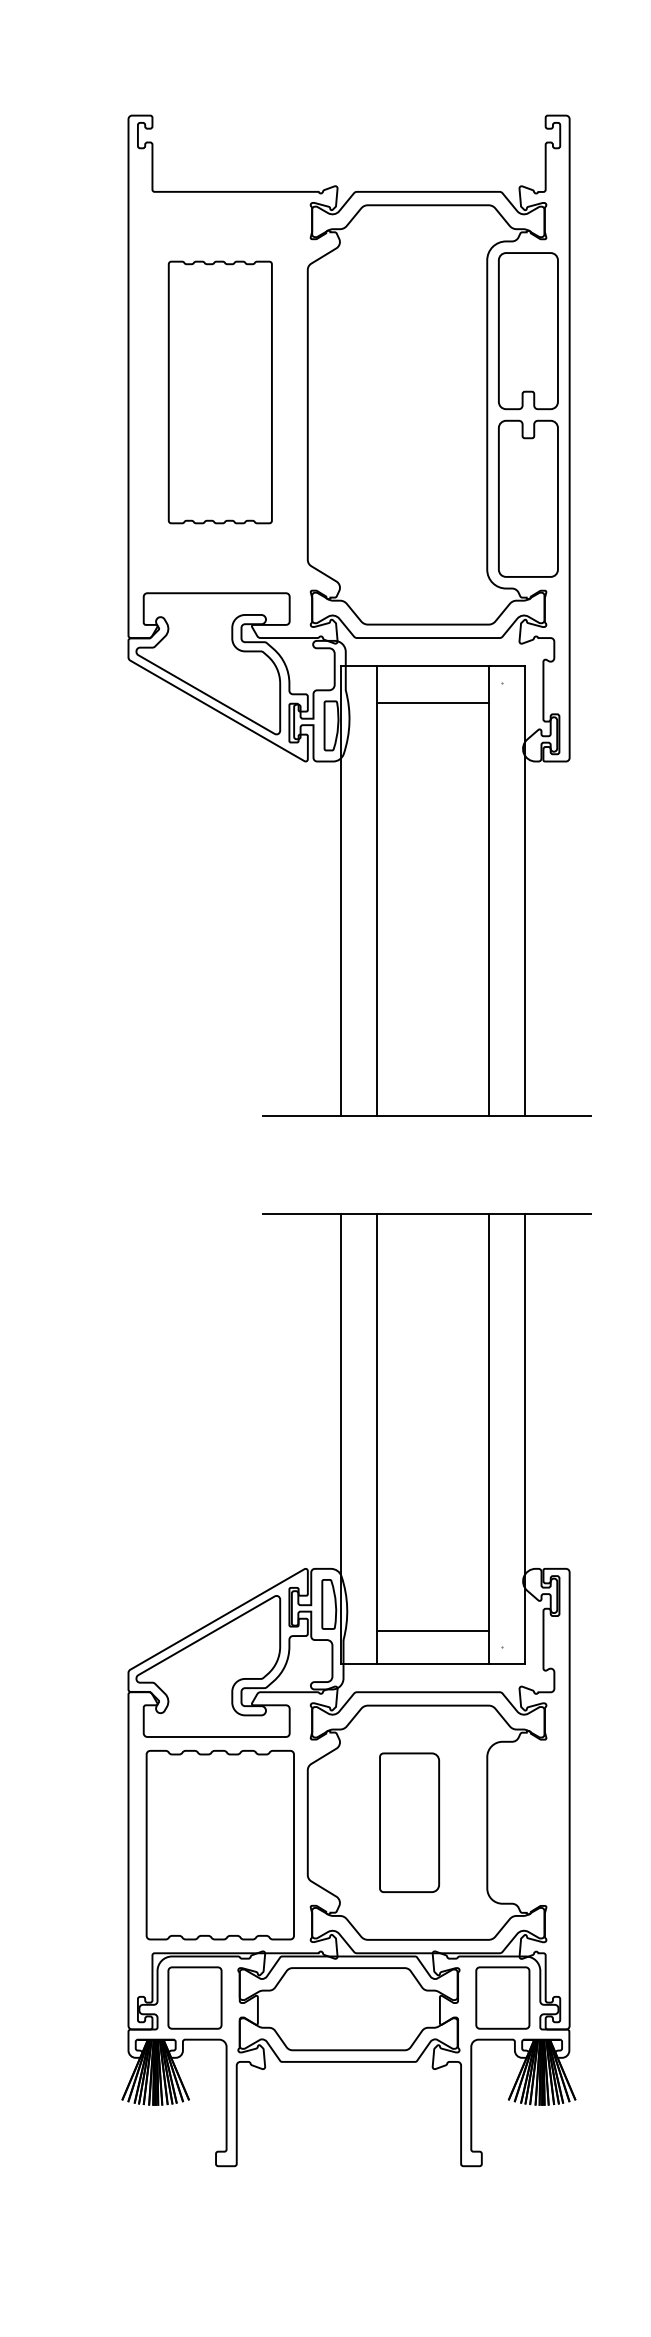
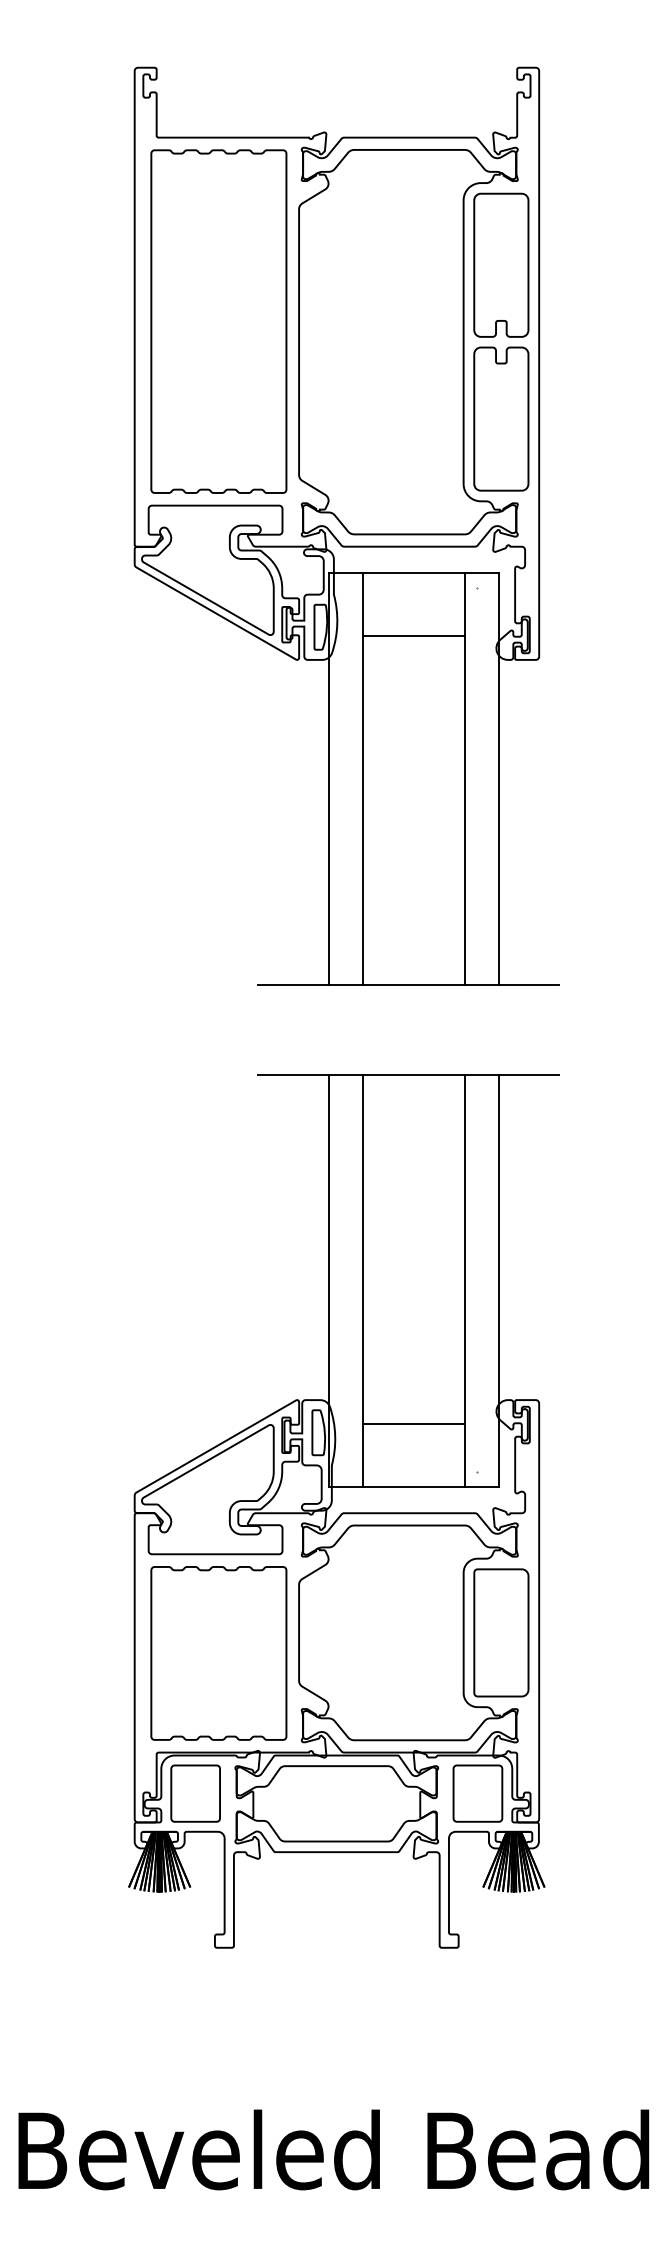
part: (219, 392) -> (218, 321), size x1.43
line: (432, 703) -> (413, 636), moved
line: (432, 1630) -> (413, 1423), moved
part: (409, 1822) -> (501, 1632), moved

